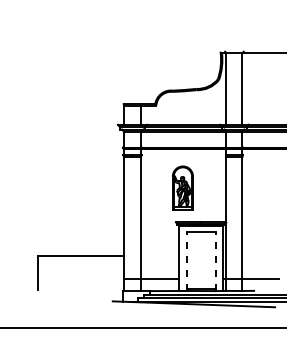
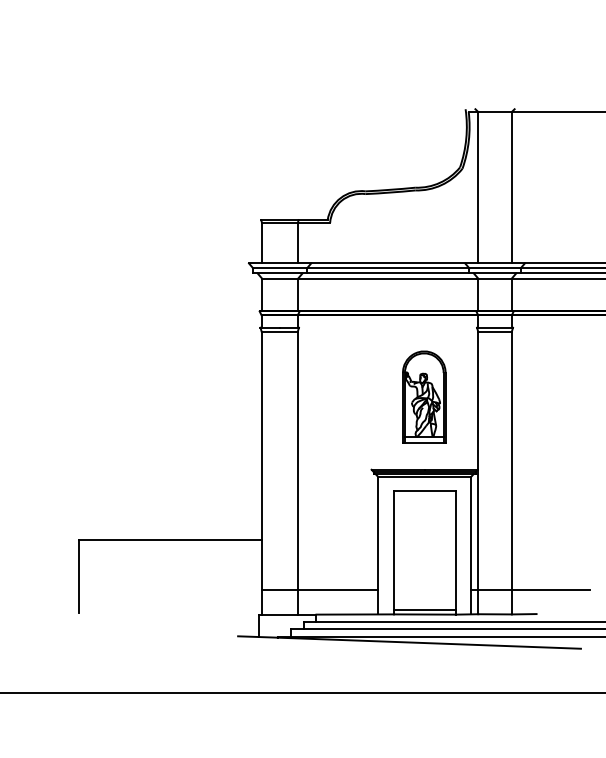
part: (182, 187) -> (423, 395), moved
line: (186, 261) -> (393, 552), dashed -> solid
line: (215, 261) -> (455, 552), dashed -> solid

